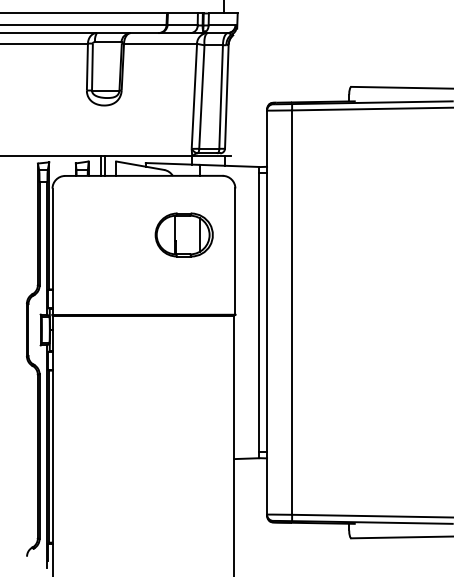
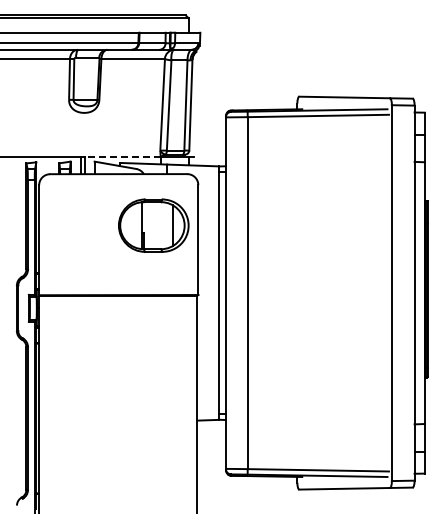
line: (148, 155) -> (122, 156), solid -> dashed
part: (183, 234) -> (153, 225), size x1.4

